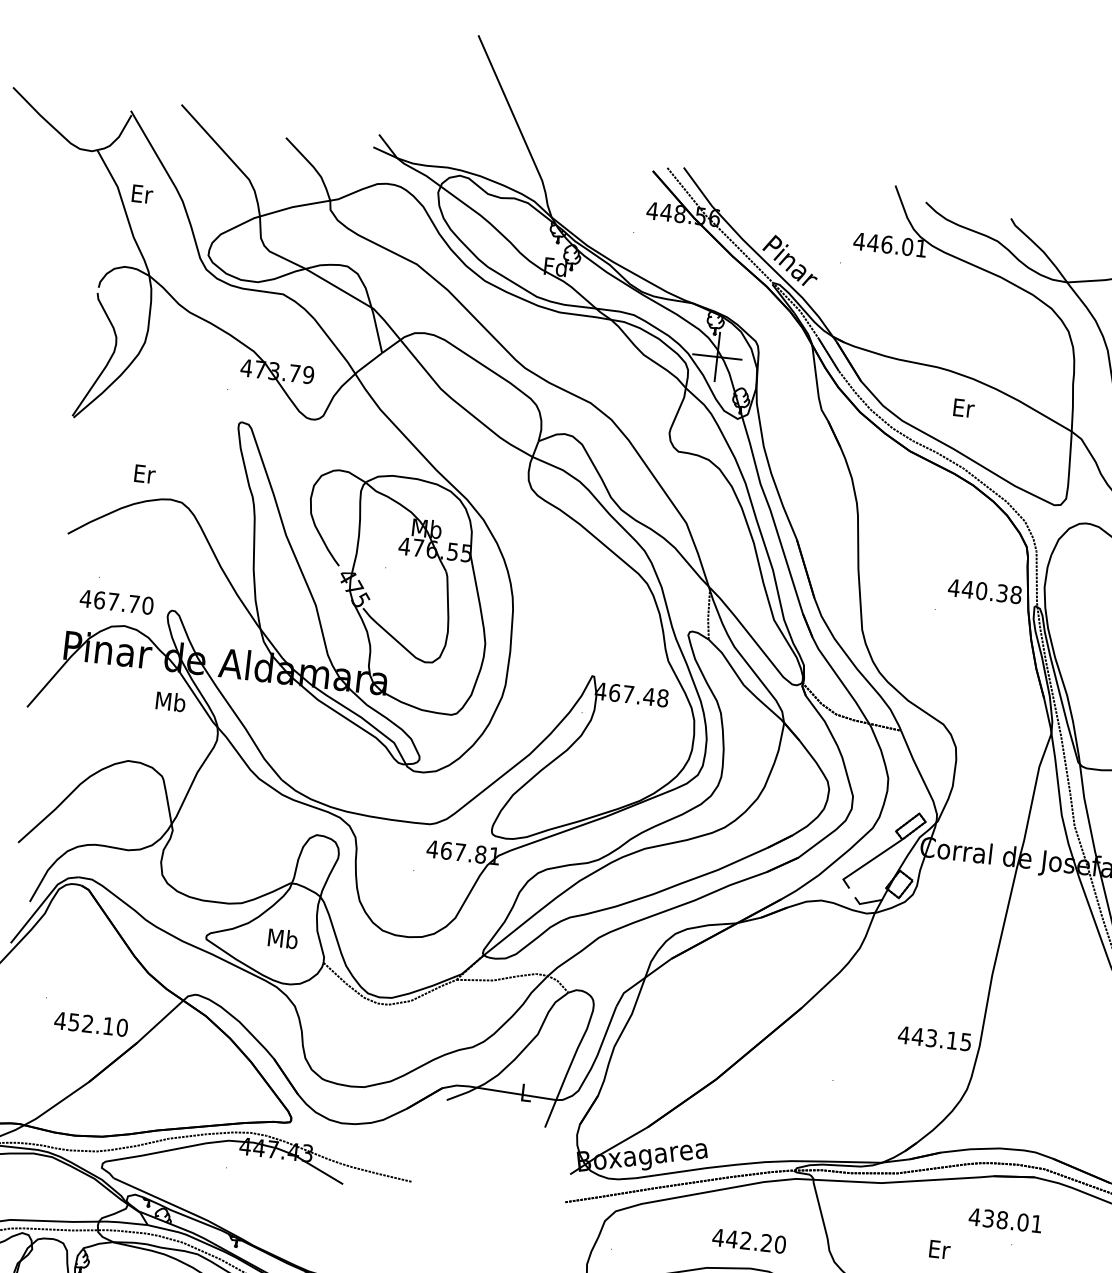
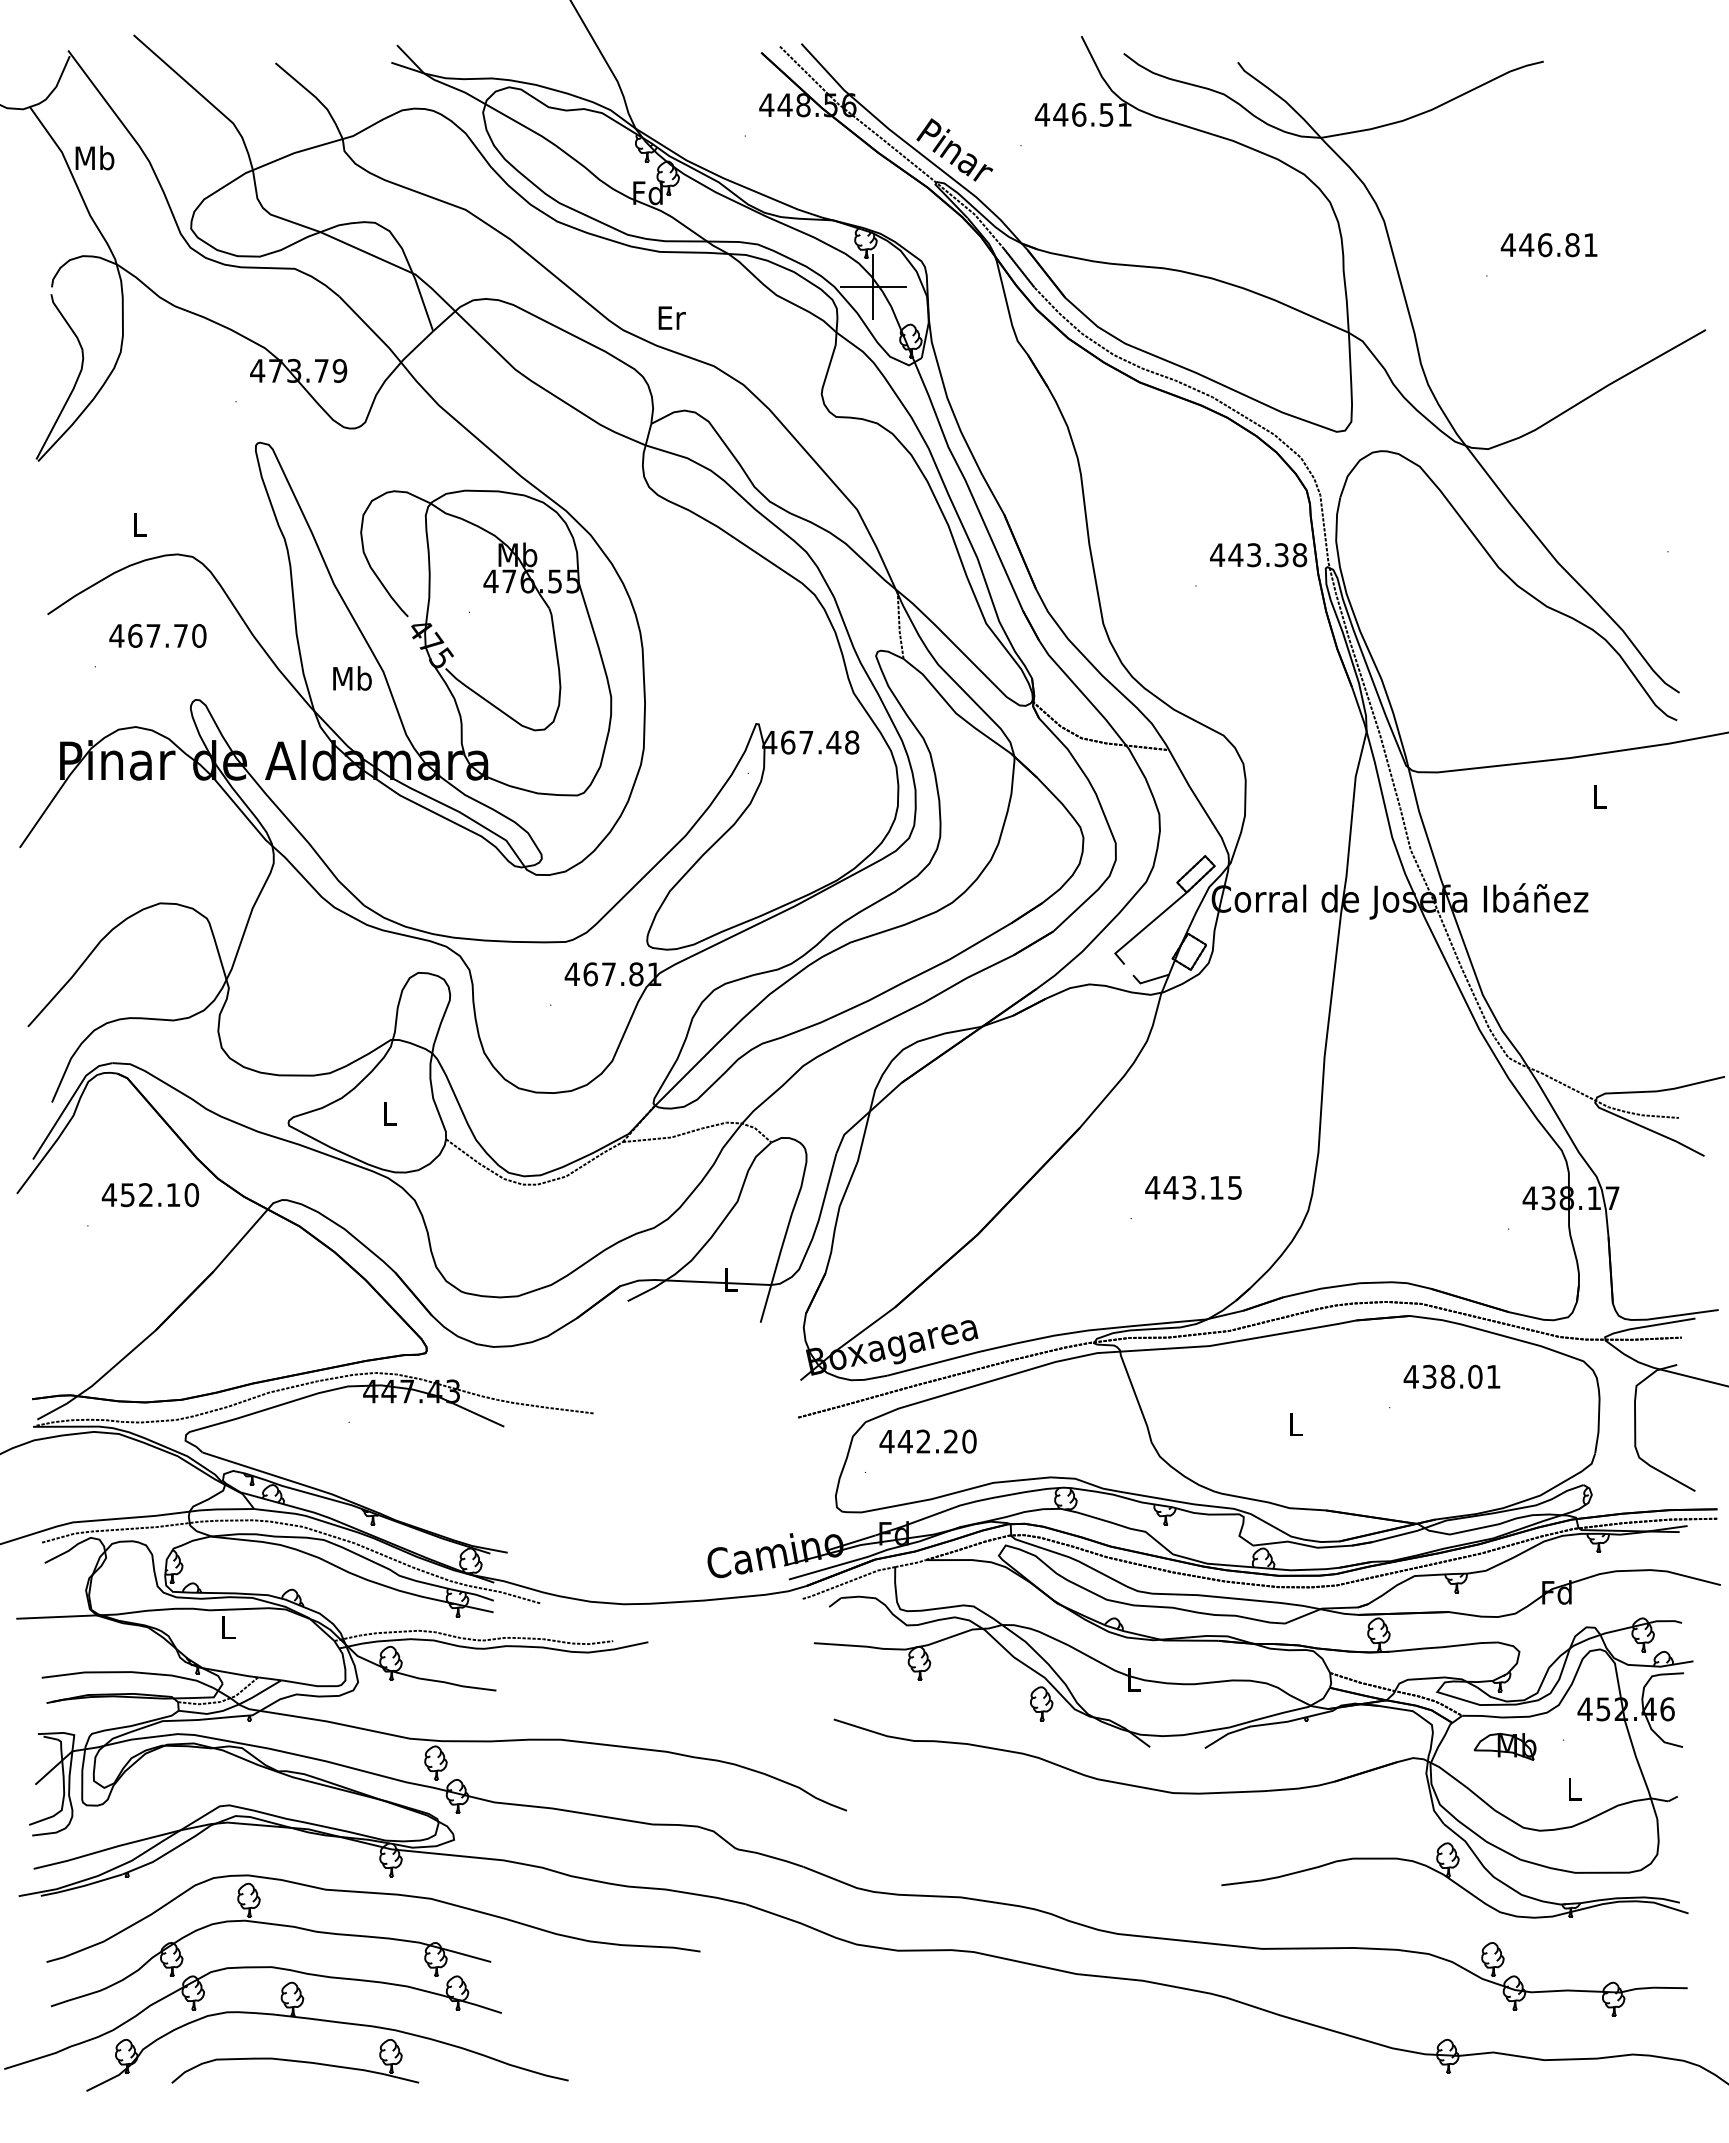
text: (141, 193) -> (94, 157), Er -> Mb
text: (907, 246) -> (1106, 114), 446.01 -> 446.51
text: (963, 407) -> (671, 317), moved
text: (144, 473) -> (139, 524), Er -> L
text: (981, 591) -> (1254, 555), 440.38 -> 443.38
text: (116, 601) -> (157, 635), moved
text: (170, 701) -> (352, 678), moved
text: (283, 938) -> (389, 1113), Mb -> L
text: (91, 1024) -> (150, 1195), moved
text: (934, 1038) -> (1193, 1187), moved
text: (1005, 1220) -> (1451, 1376), moved
text: (748, 1241) -> (927, 1441), moved
text: (939, 1249) -> (1295, 1424), Er -> L

